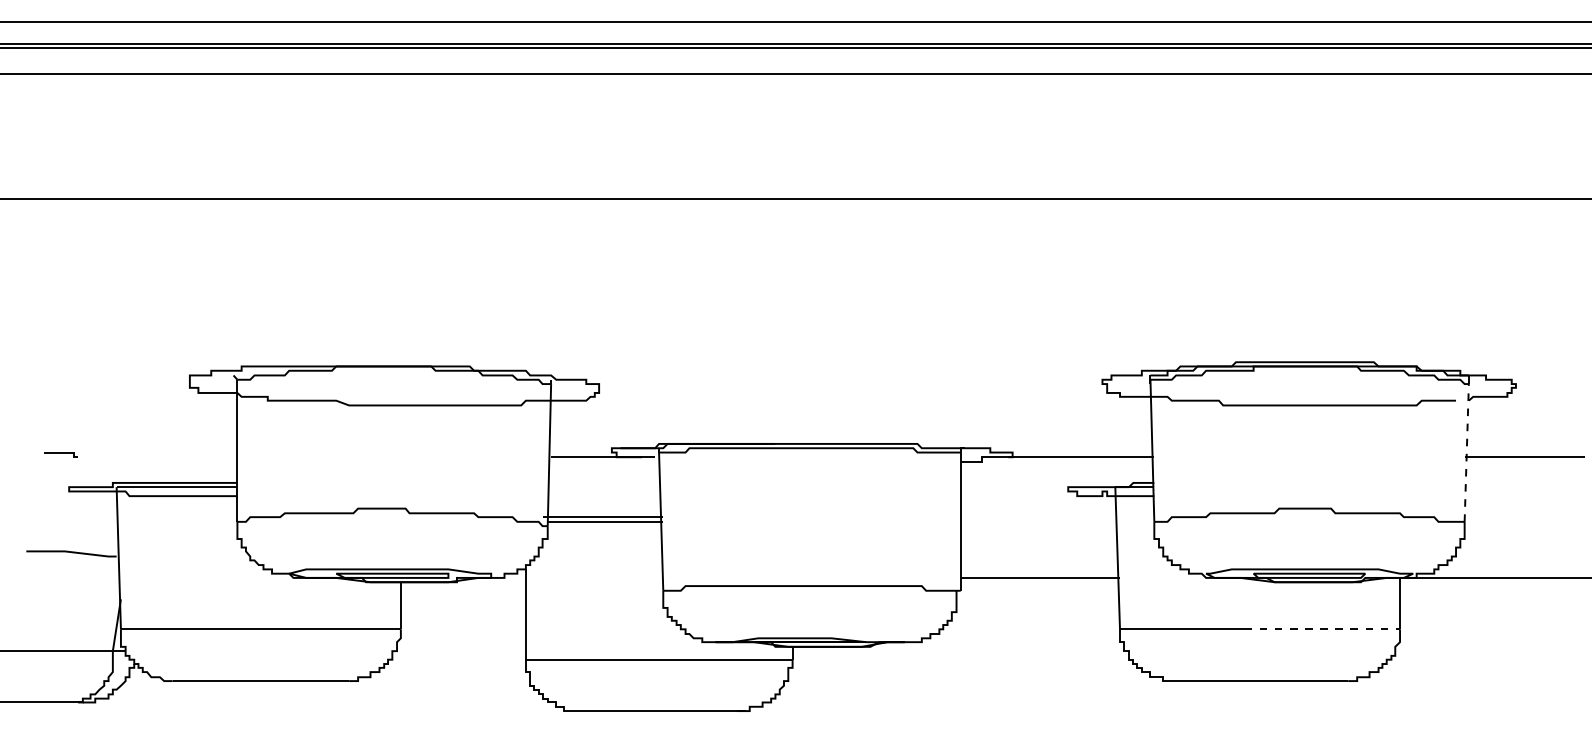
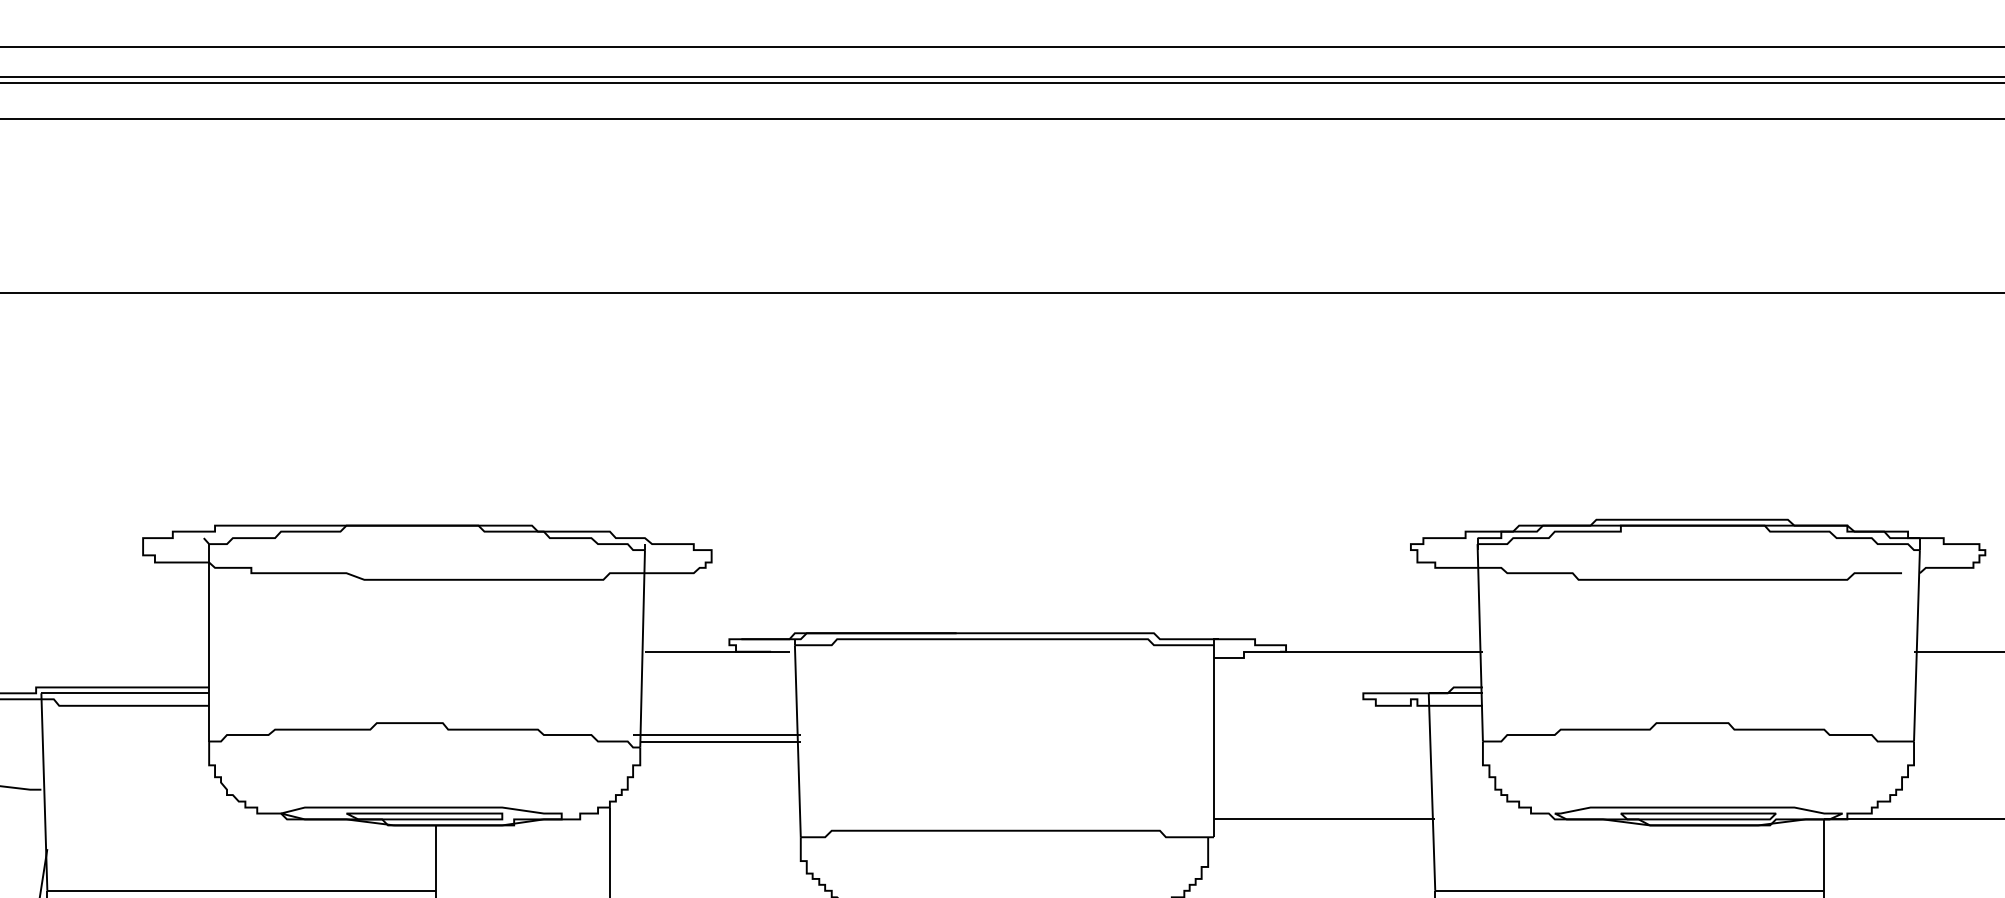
line: (1466, 452) -> (1916, 645), dashed -> solid
line: (1322, 629) -> (1716, 891), dashed -> solid

